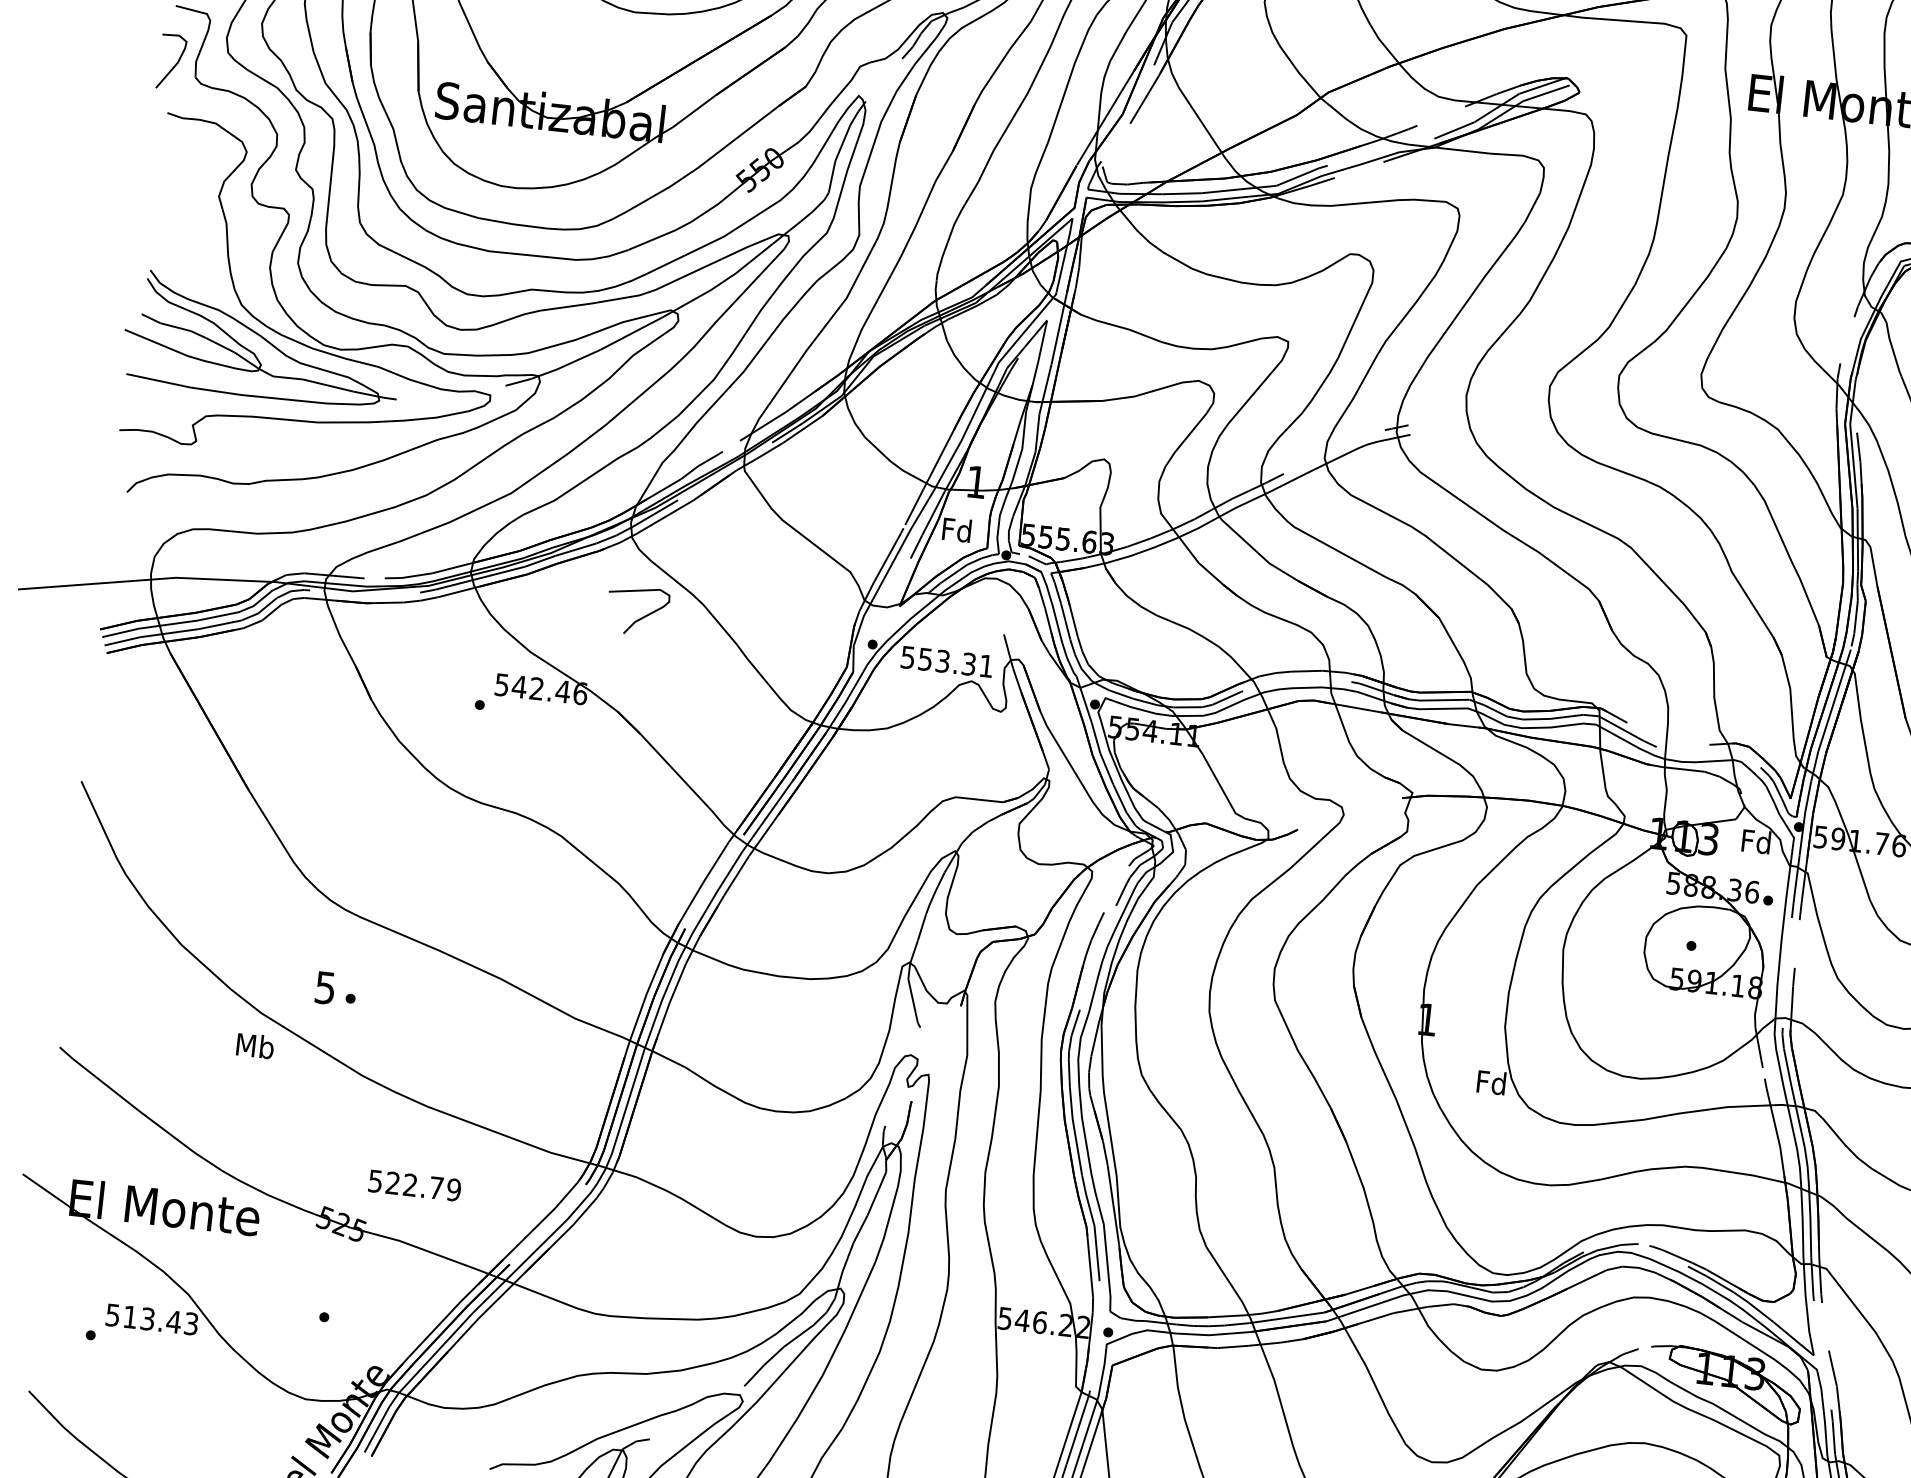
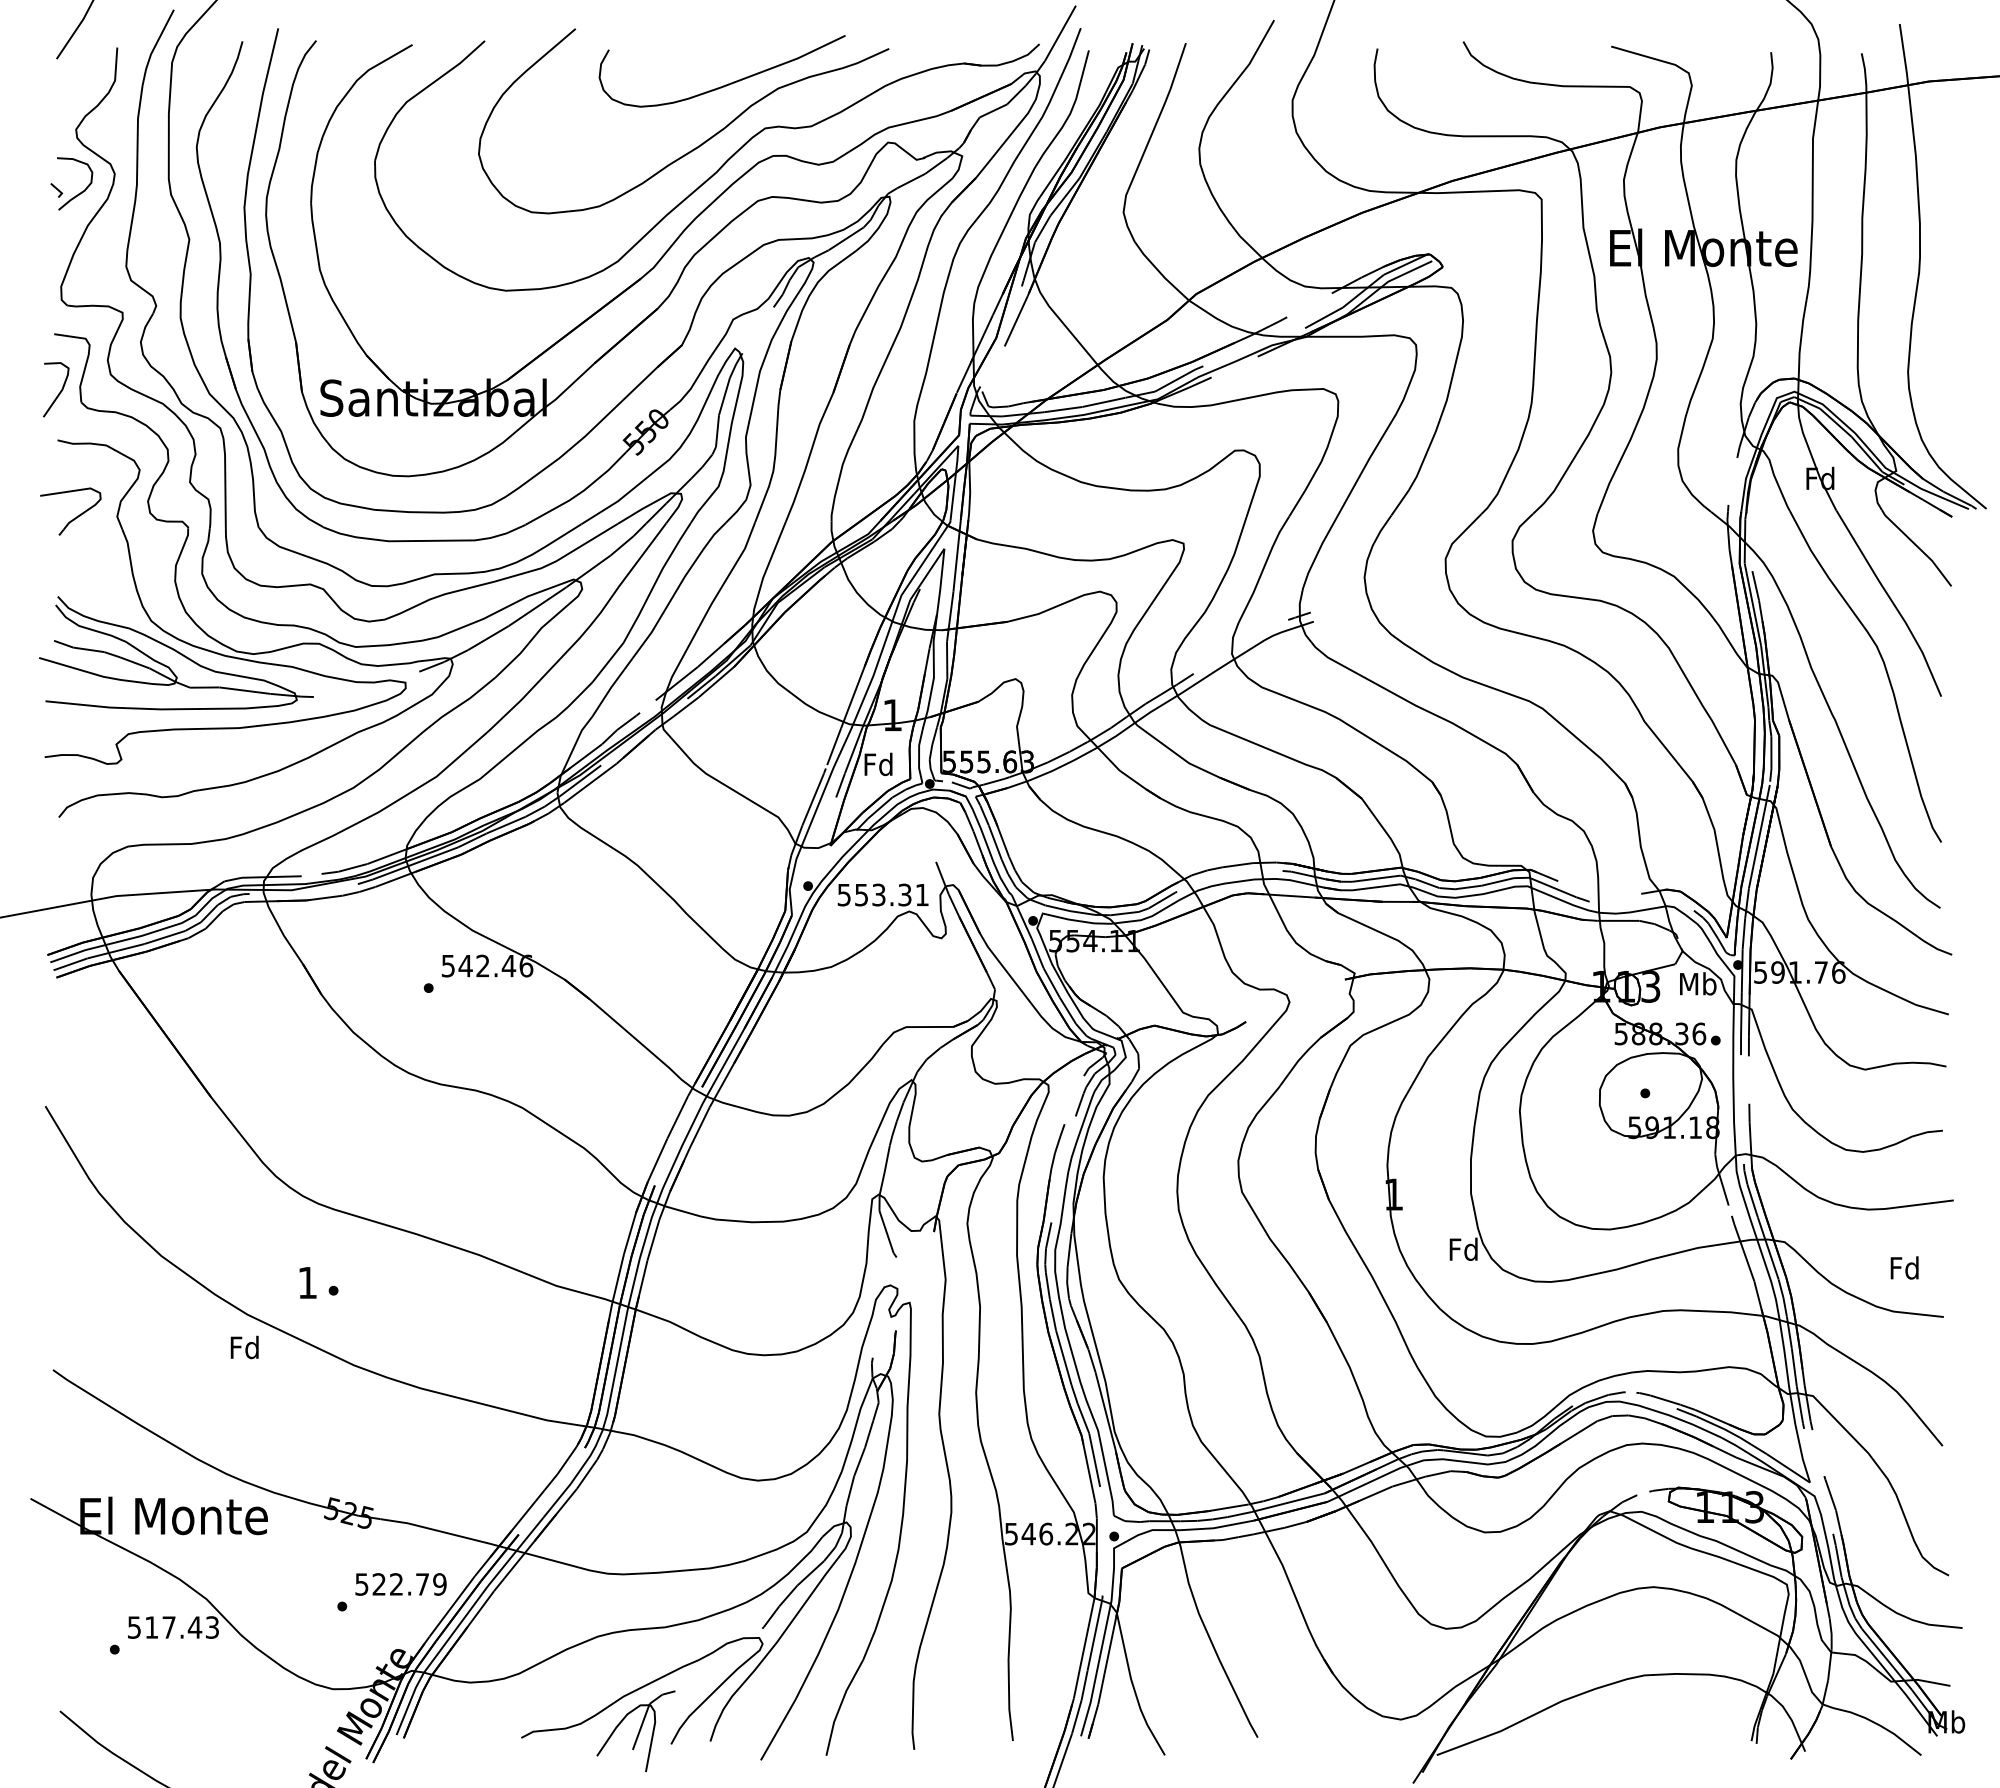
part: (639, 618) -> (73, 518), moved
text: (1757, 841) -> (1698, 983), Fd -> Mb
text: (325, 988) -> (307, 1283), 5 -> 1
text: (255, 1046) -> (245, 1347), Mb -> Fd
text: (414, 1185) -> (400, 1584), moved
text: (147, 1319) -> (168, 1627), 513.43 -> 517.43

